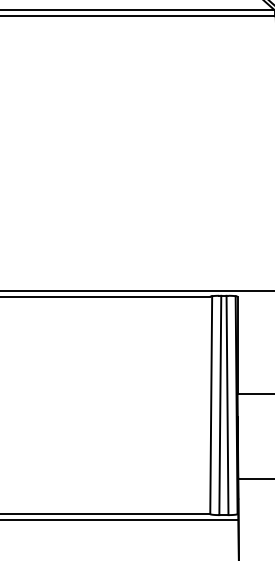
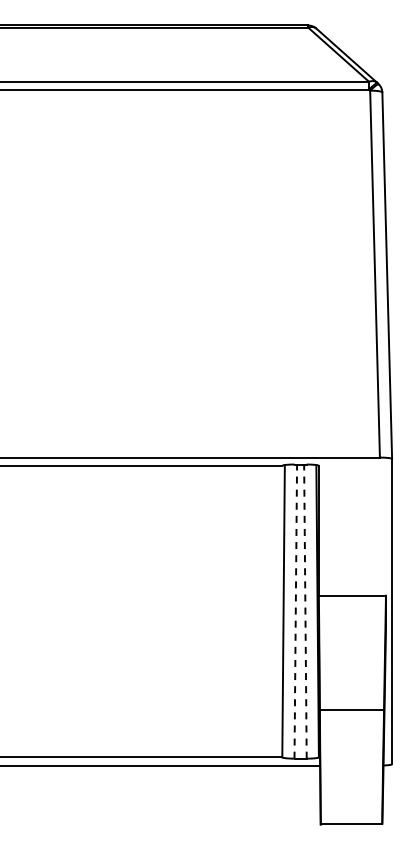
line: (220, 405) -> (295, 611), solid -> dashed
line: (227, 405) -> (305, 611), solid -> dashed

